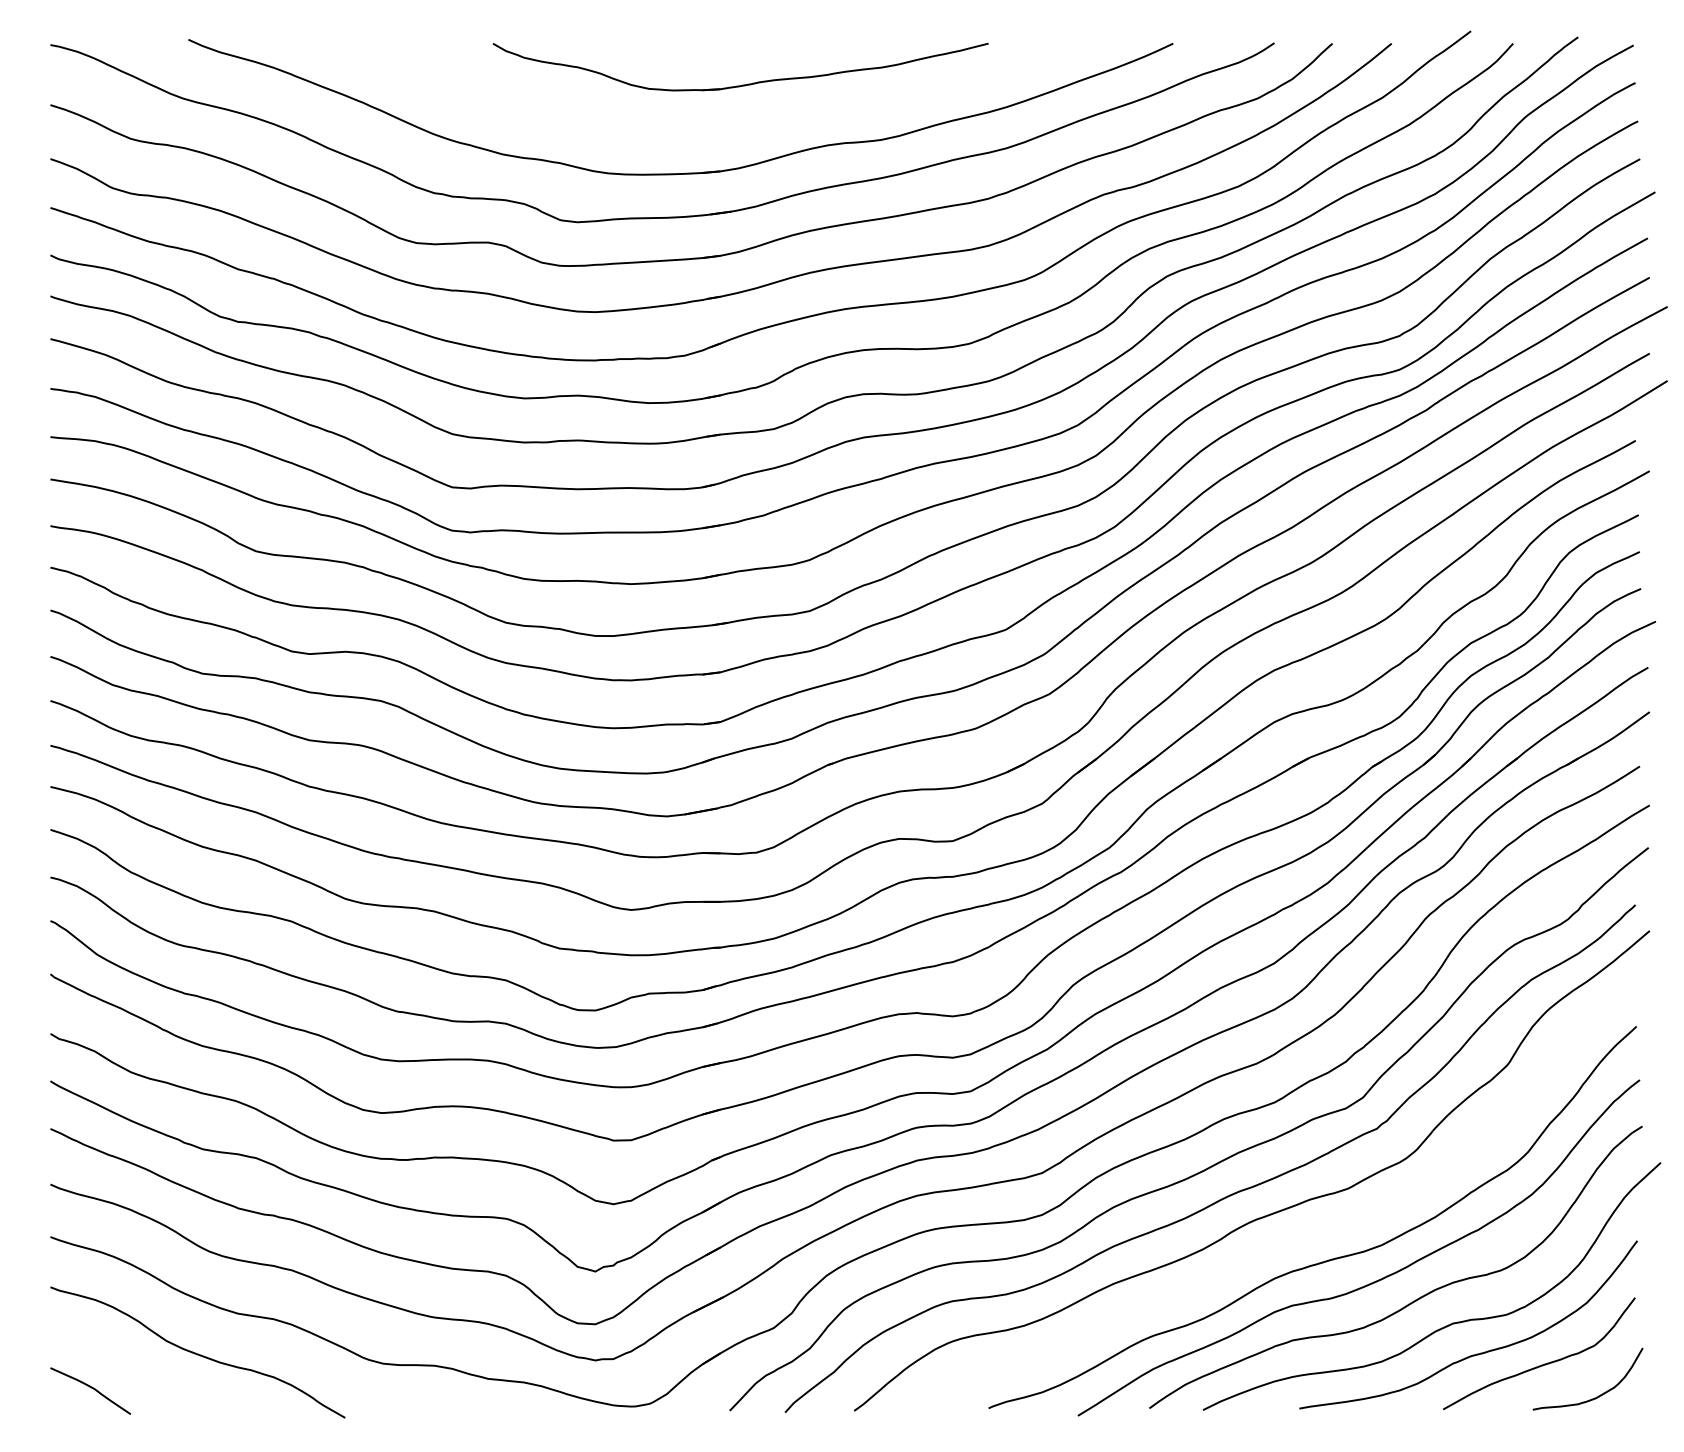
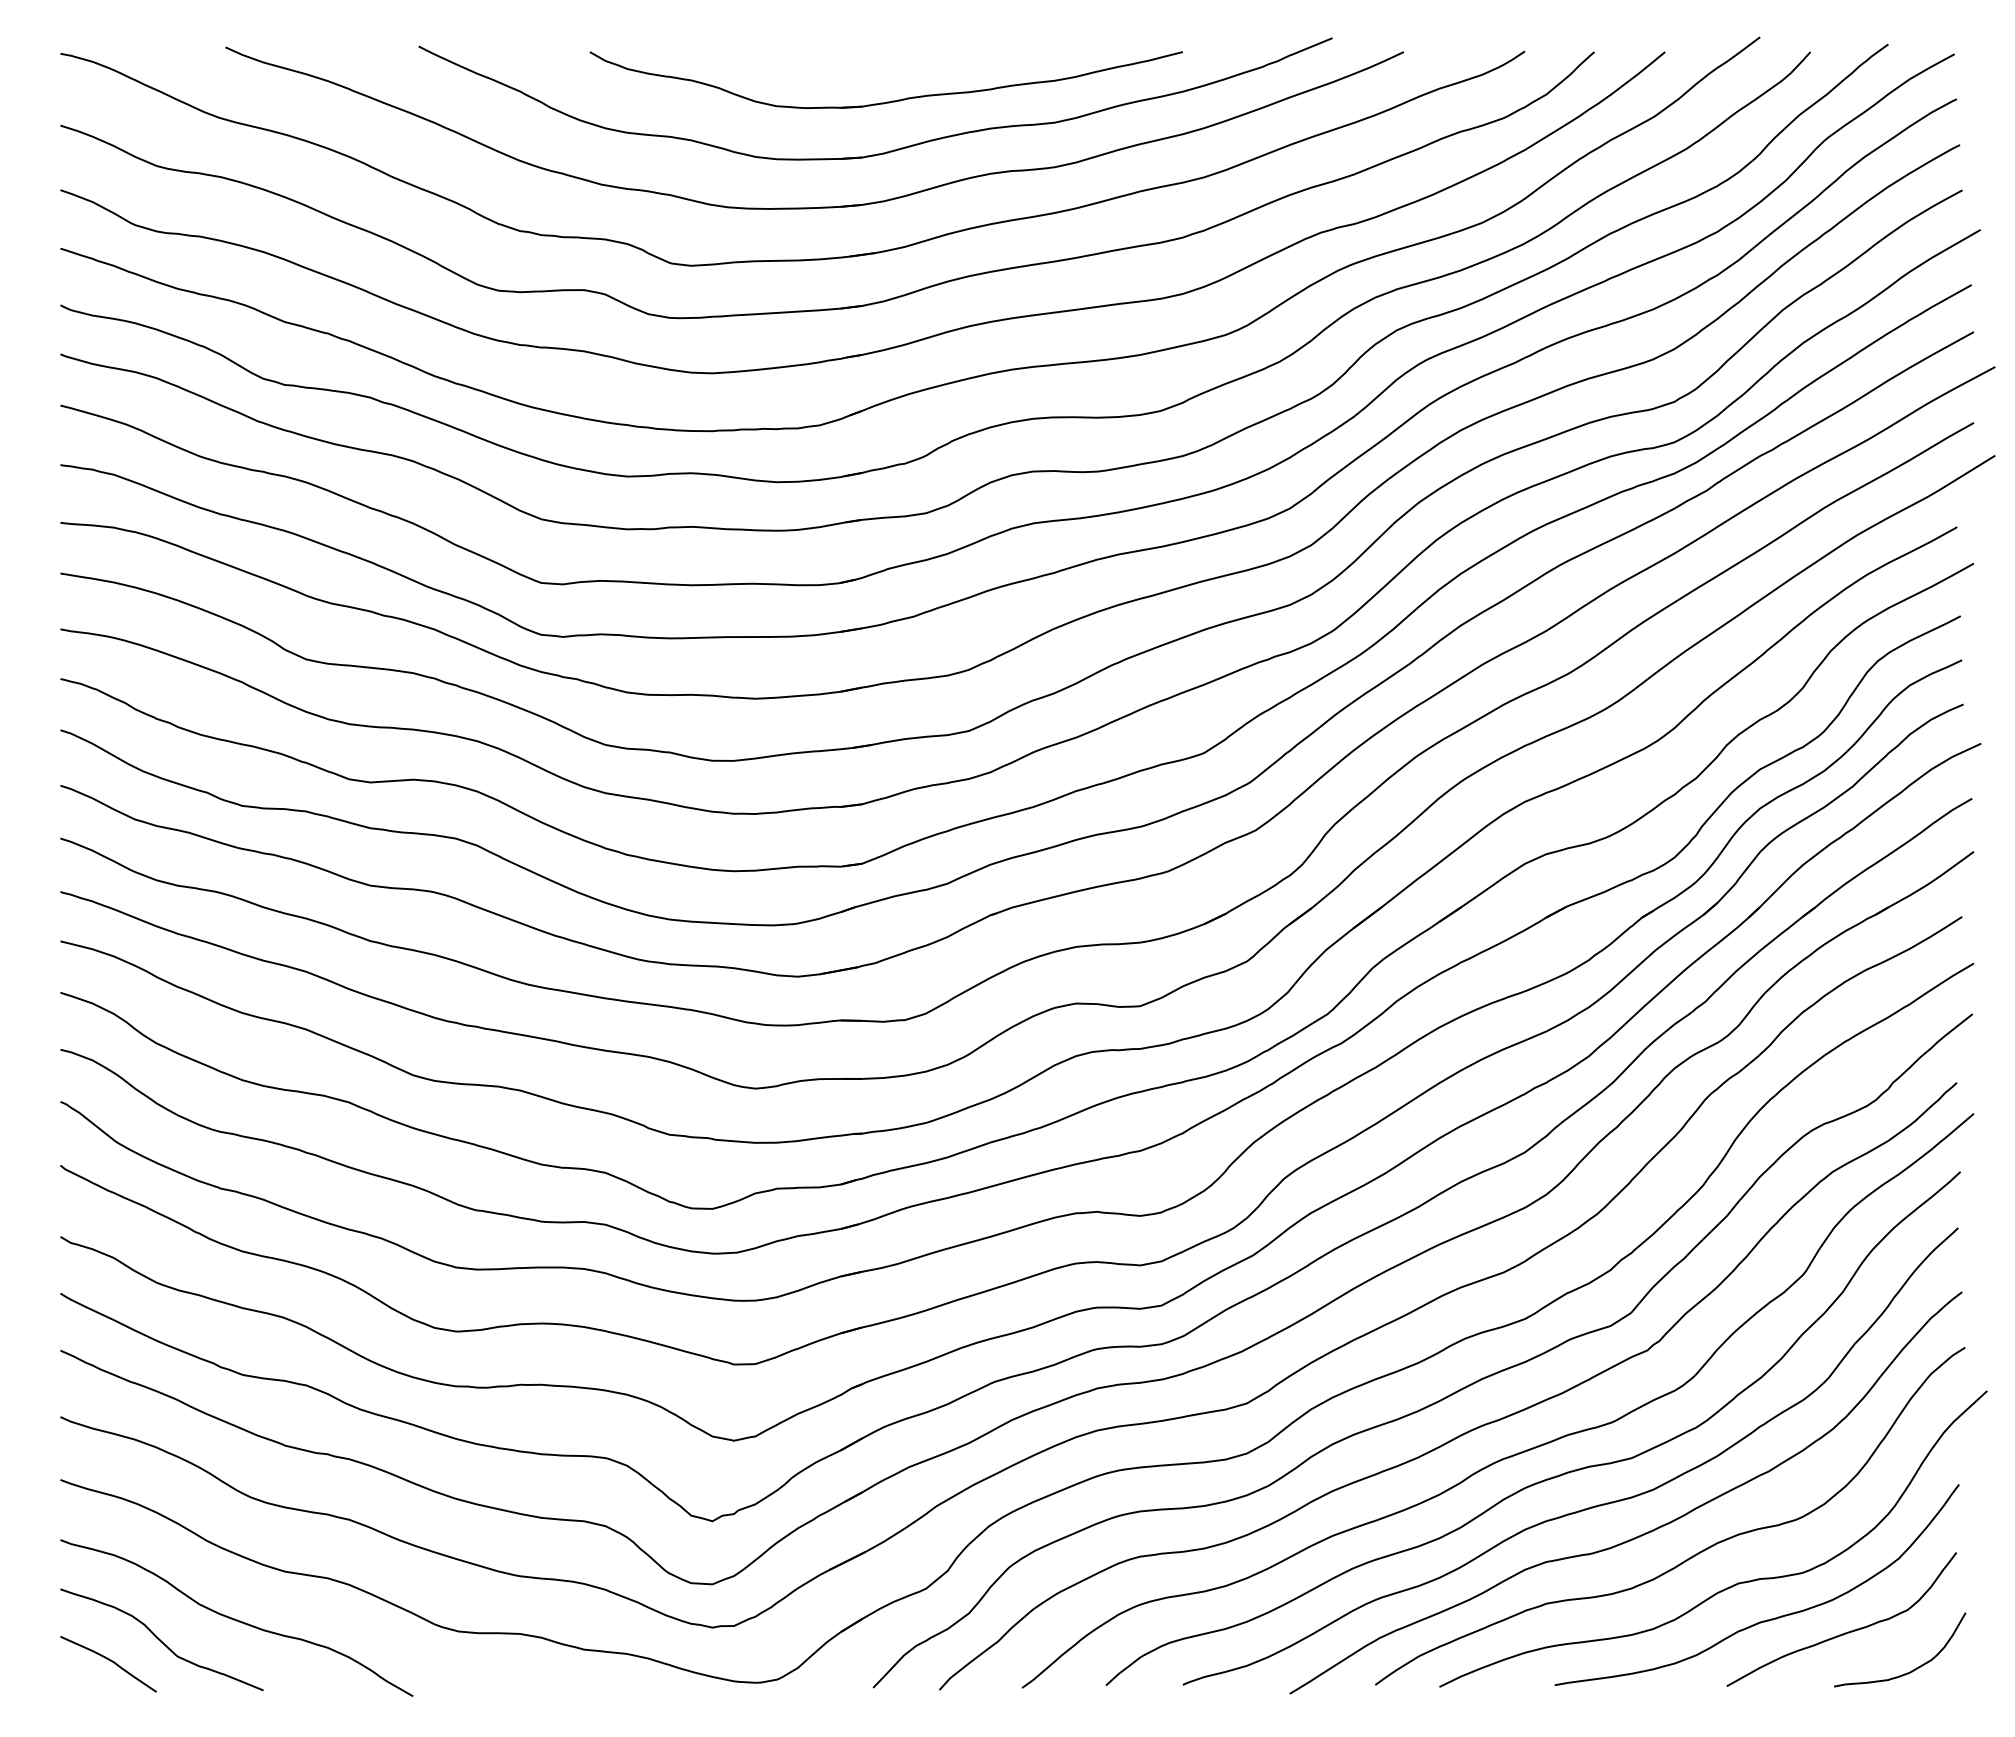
part: (744, 125) -> (890, 150), added
curve: (1292, 1235) -> (1546, 1478), added
curve: (134, 1370) -> (160, 1639), added

